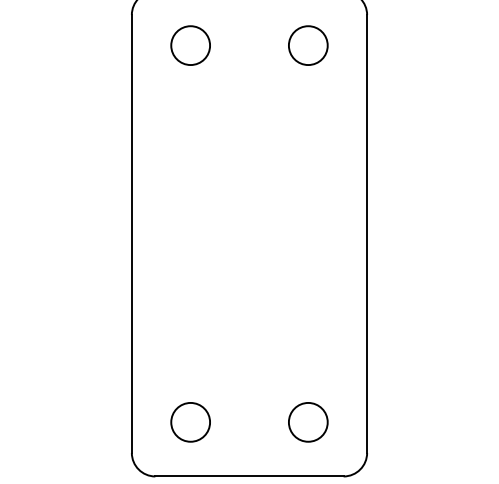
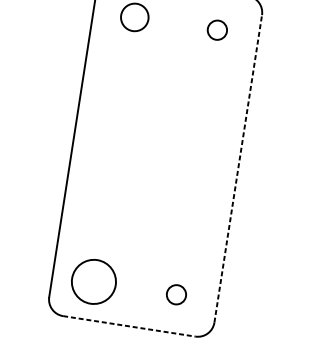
circle: (307, 45) -> (216, 30), size x0.7
line: (367, 233) -> (238, 168), solid -> dashed
circle: (190, 422) -> (93, 282), size x1.6
circle: (308, 422) -> (176, 294), size x0.7
line: (249, 476) -> (129, 326), solid -> dashed

